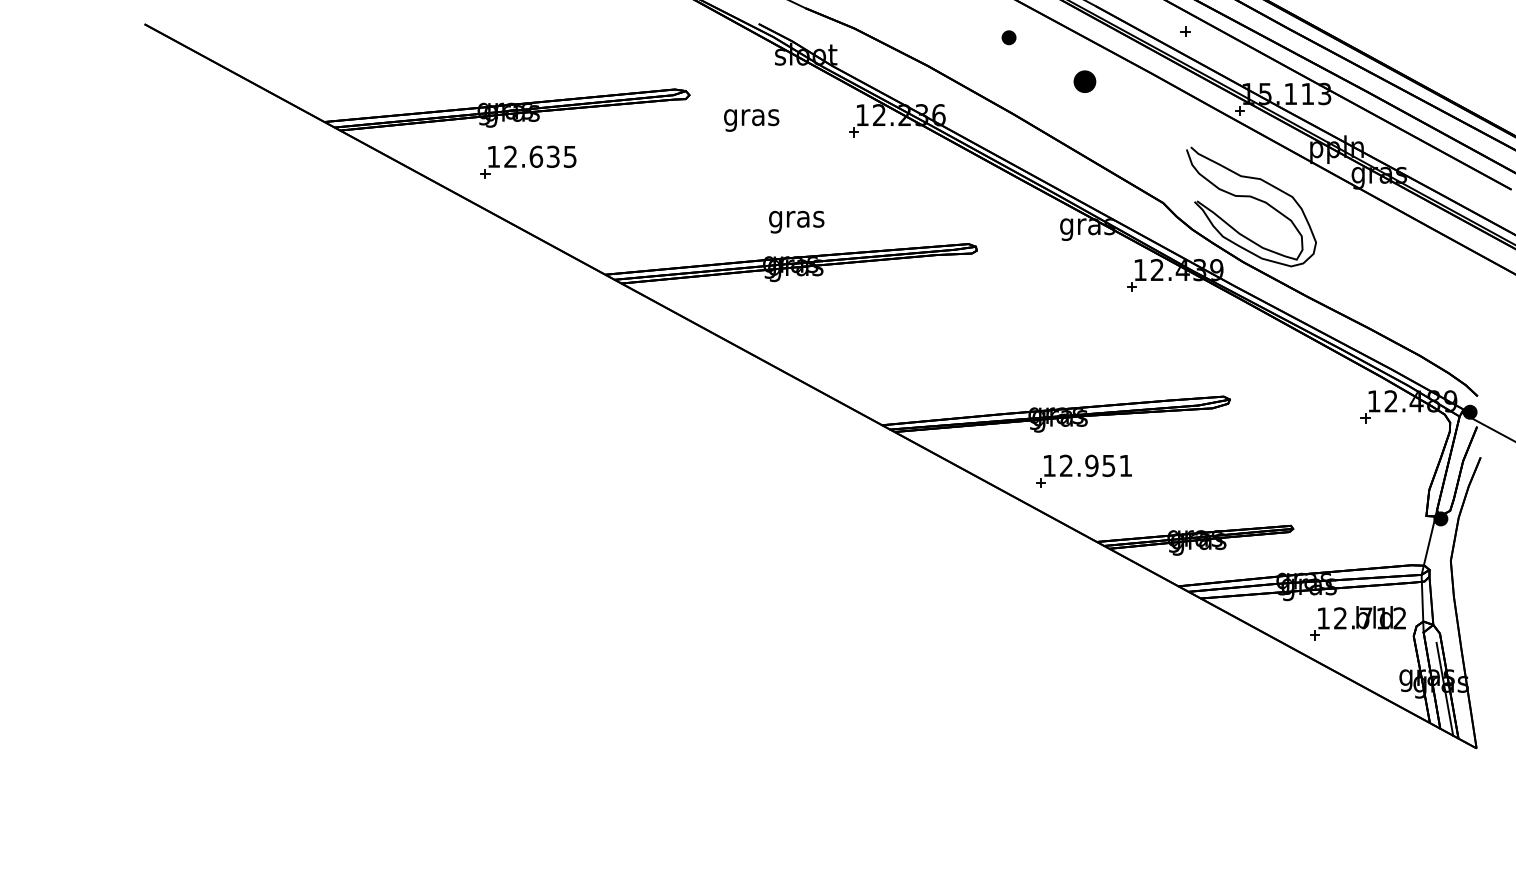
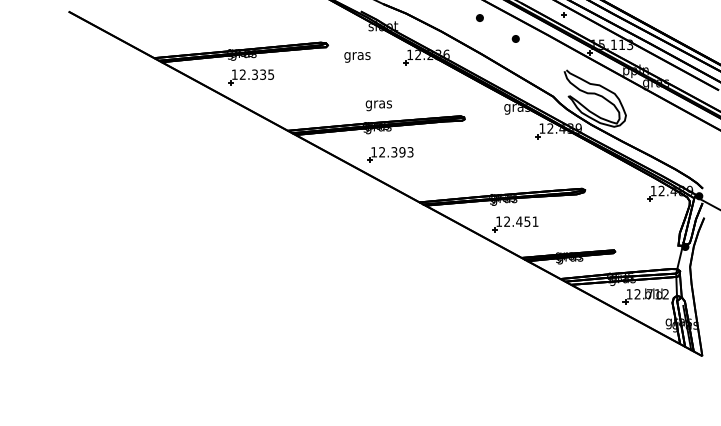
part: (1083, 80) -> (515, 38), size x0.62
text: (537, 156) -> (255, 74), 12.635 -> 12.335
part: (821, 324) -> (390, 154), added
text: (1092, 465) -> (519, 221), 12.951 -> 12.451

